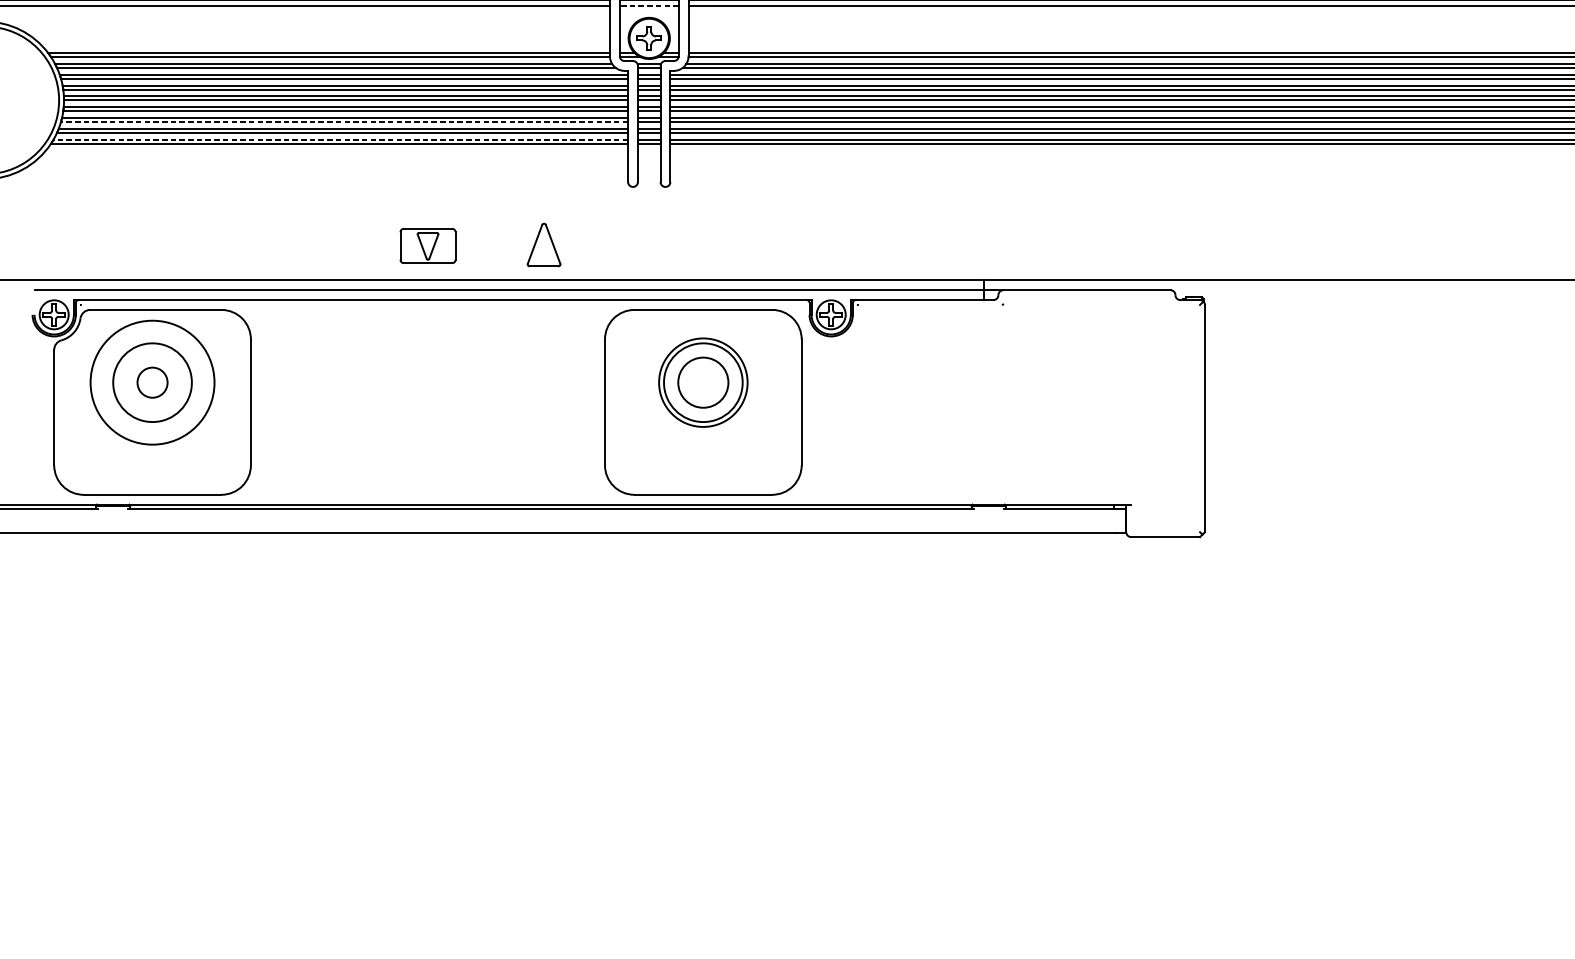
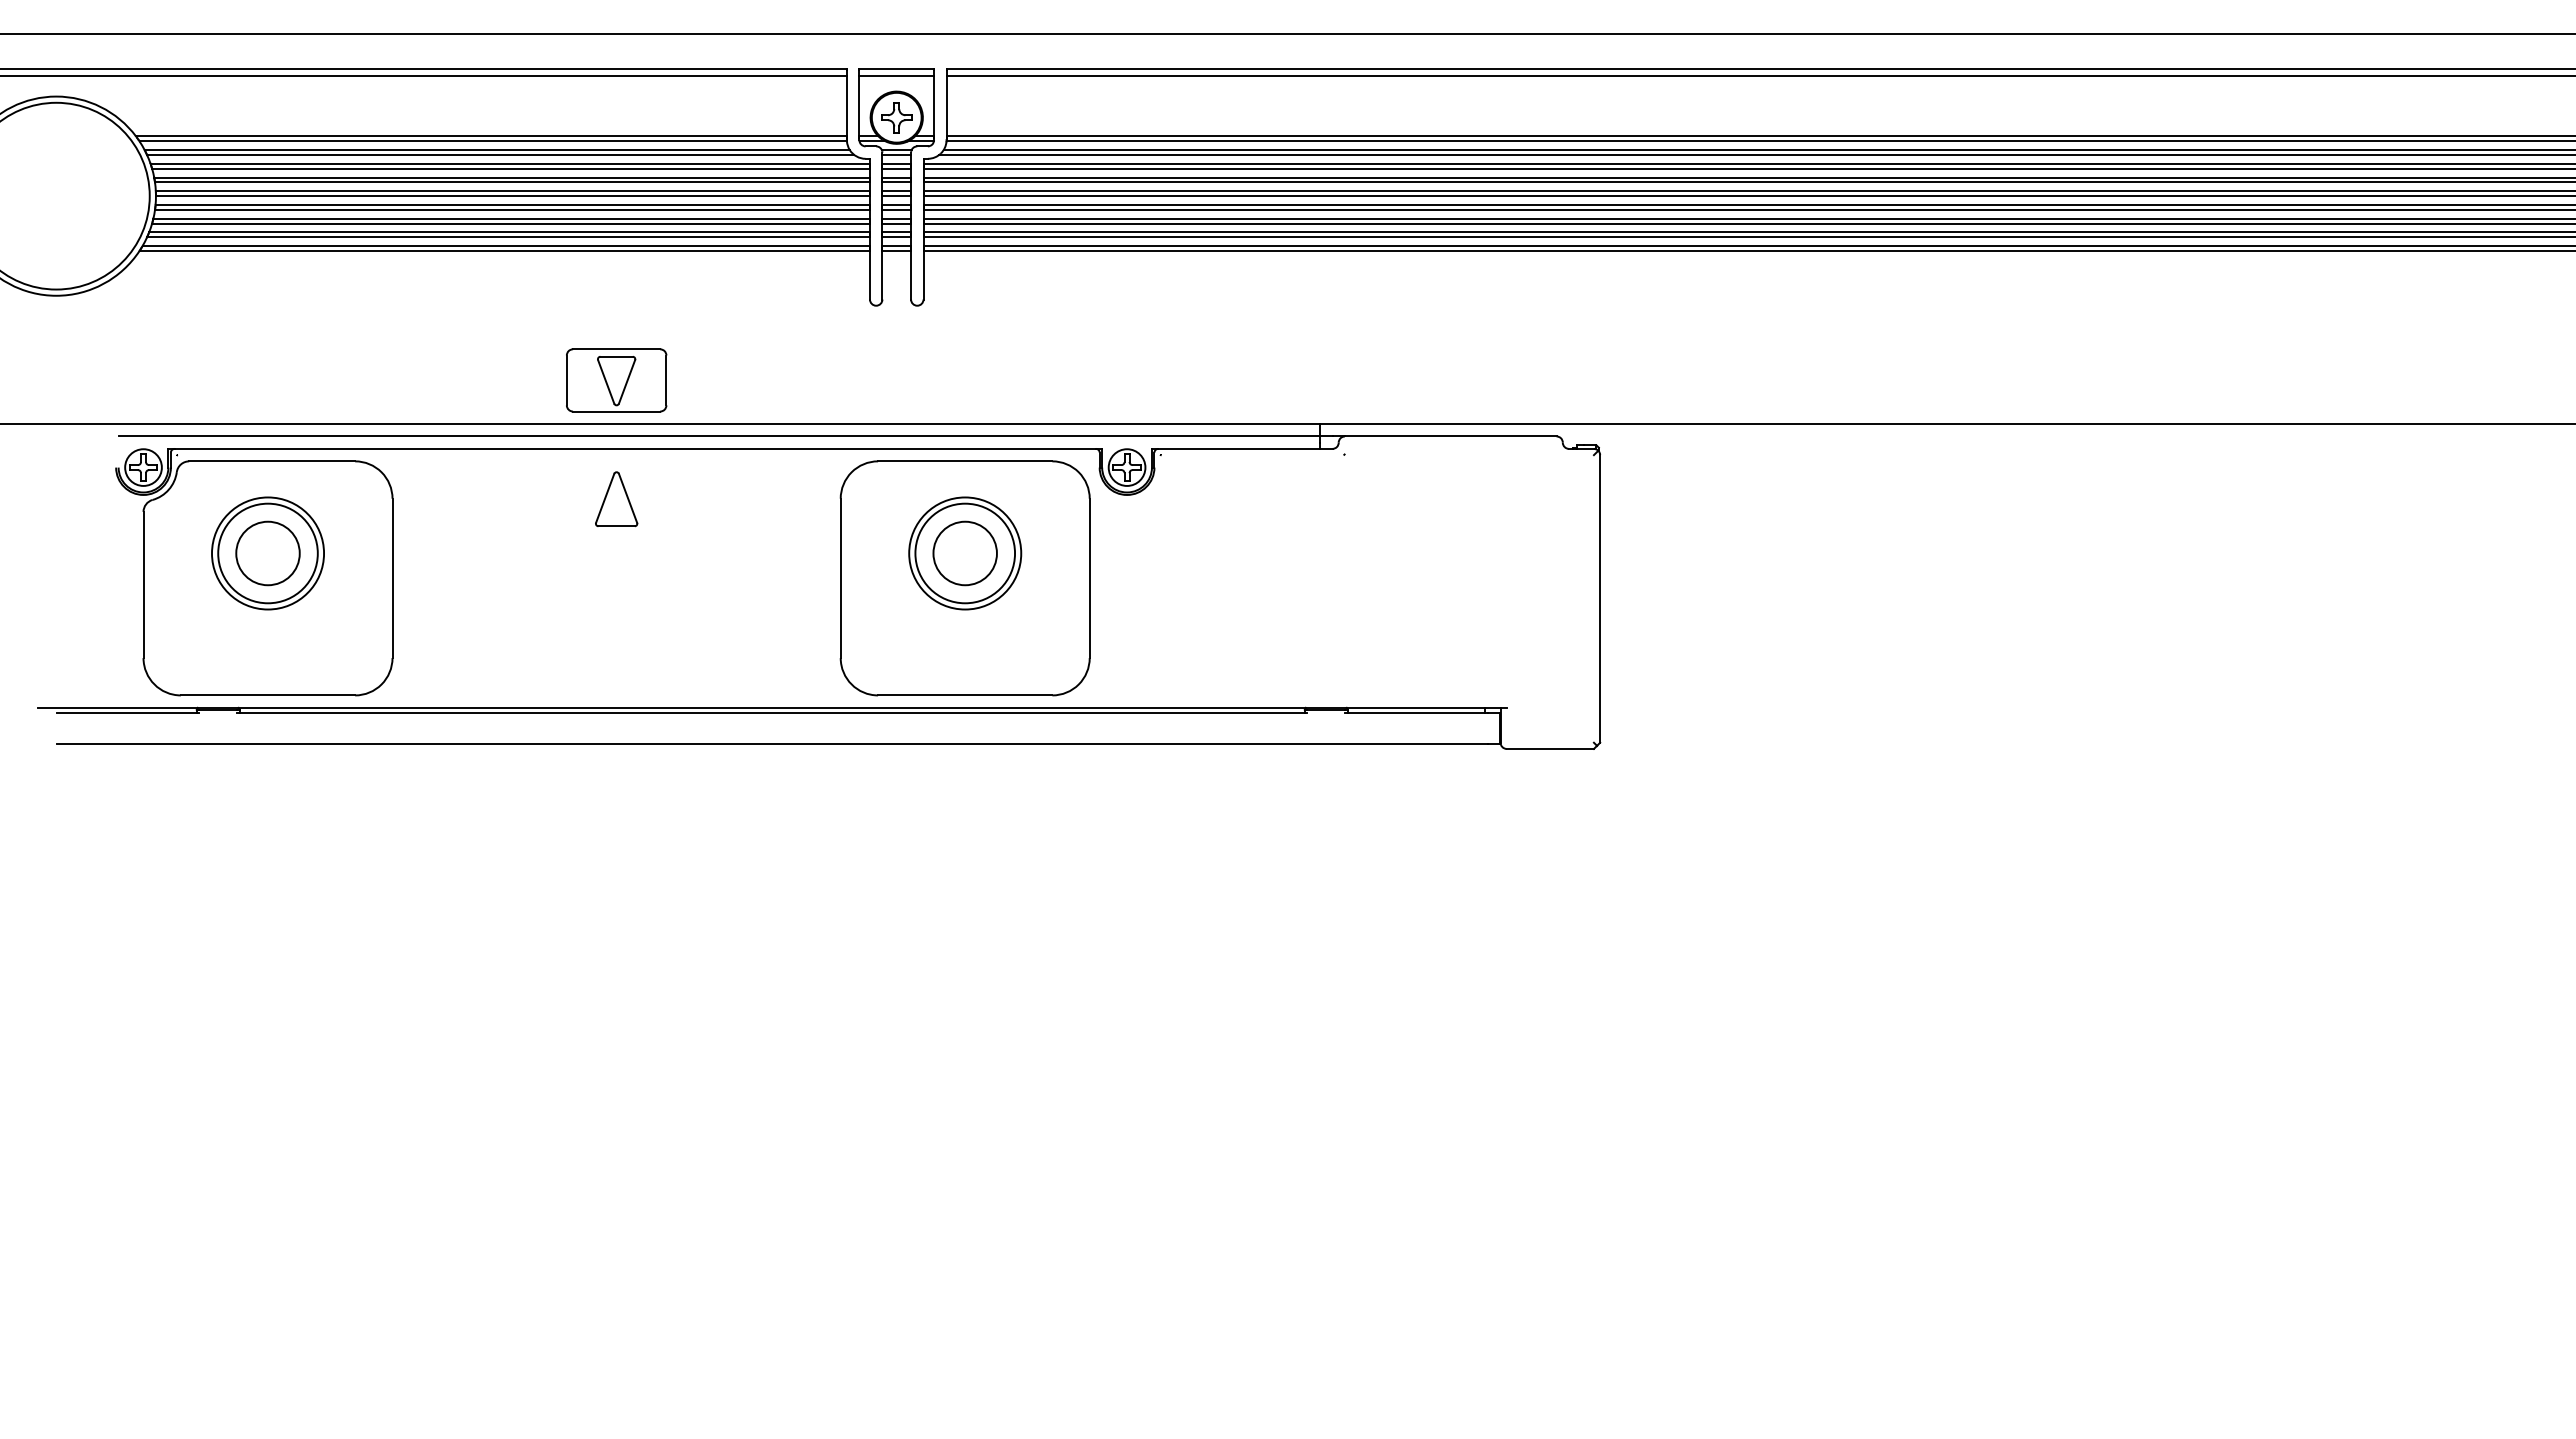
line: (649, 5) -> (896, 76), dashed -> solid
line: (344, 122) -> (511, 223), dashed -> solid
line: (340, 139) -> (506, 245), dashed -> solid
part: (543, 245) -> (616, 499), moved
part: (427, 246) -> (616, 380), size x1.43
circle: (152, 382) -> (267, 553), size x1.67
circle: (152, 382) -> (268, 553), size x0.71

